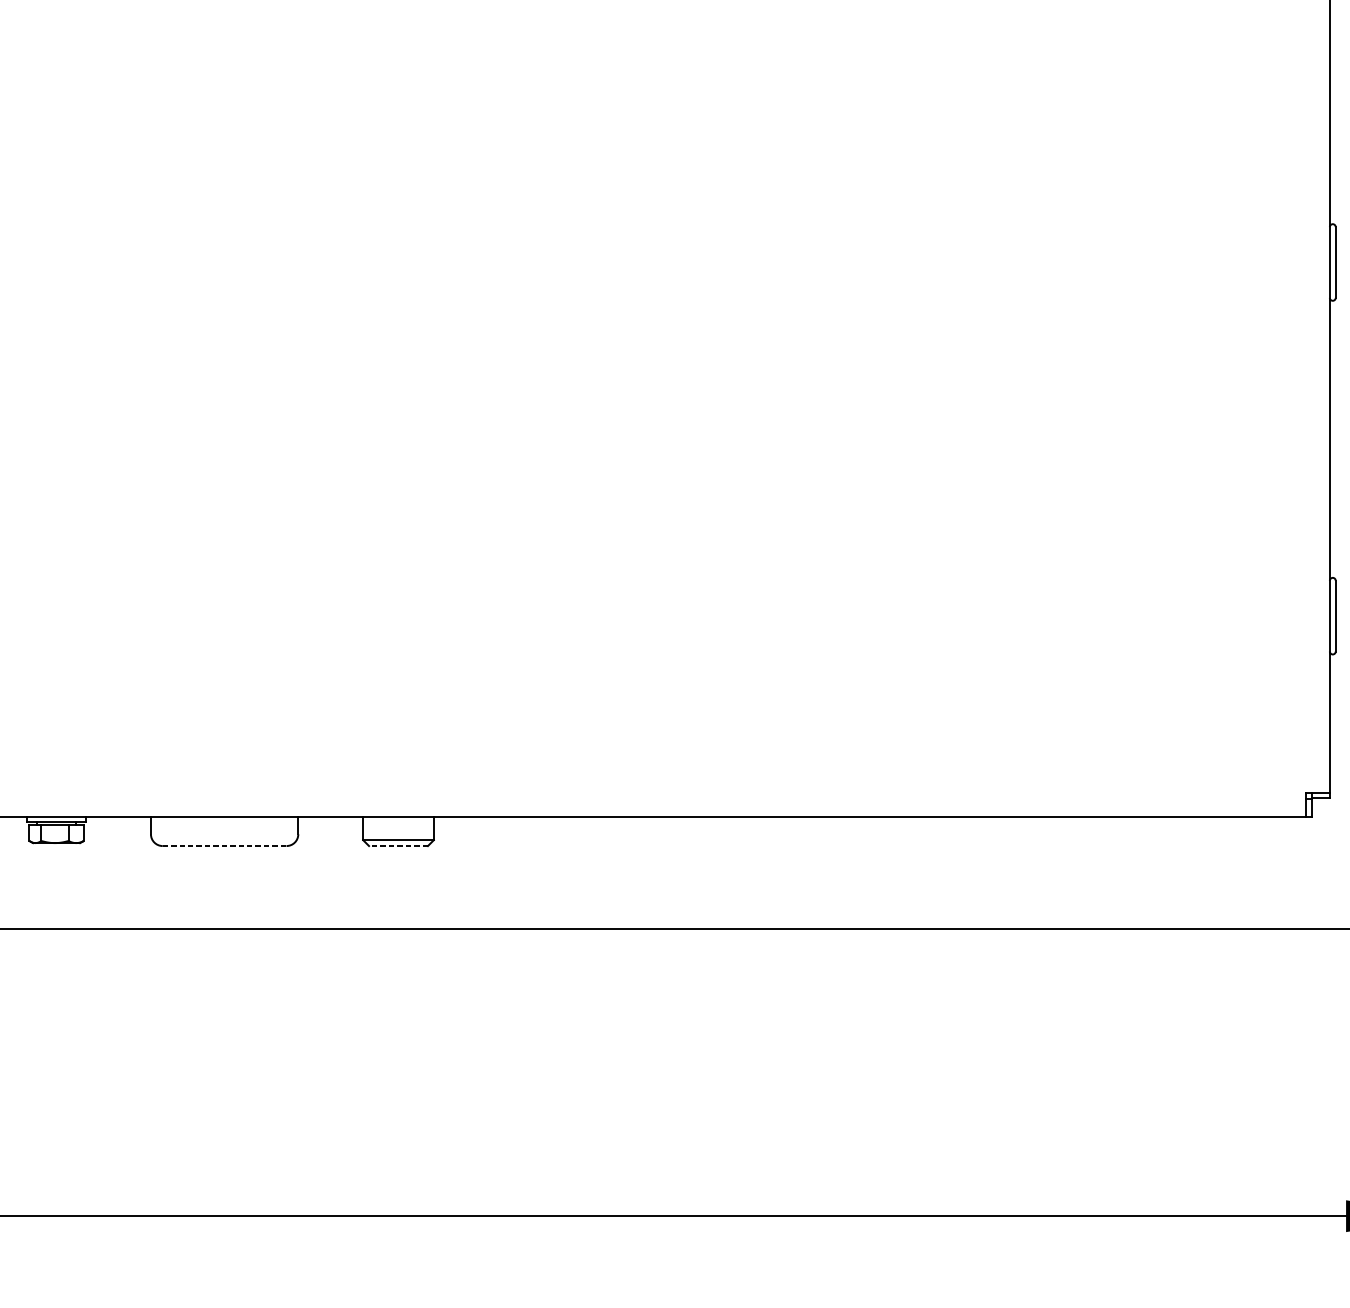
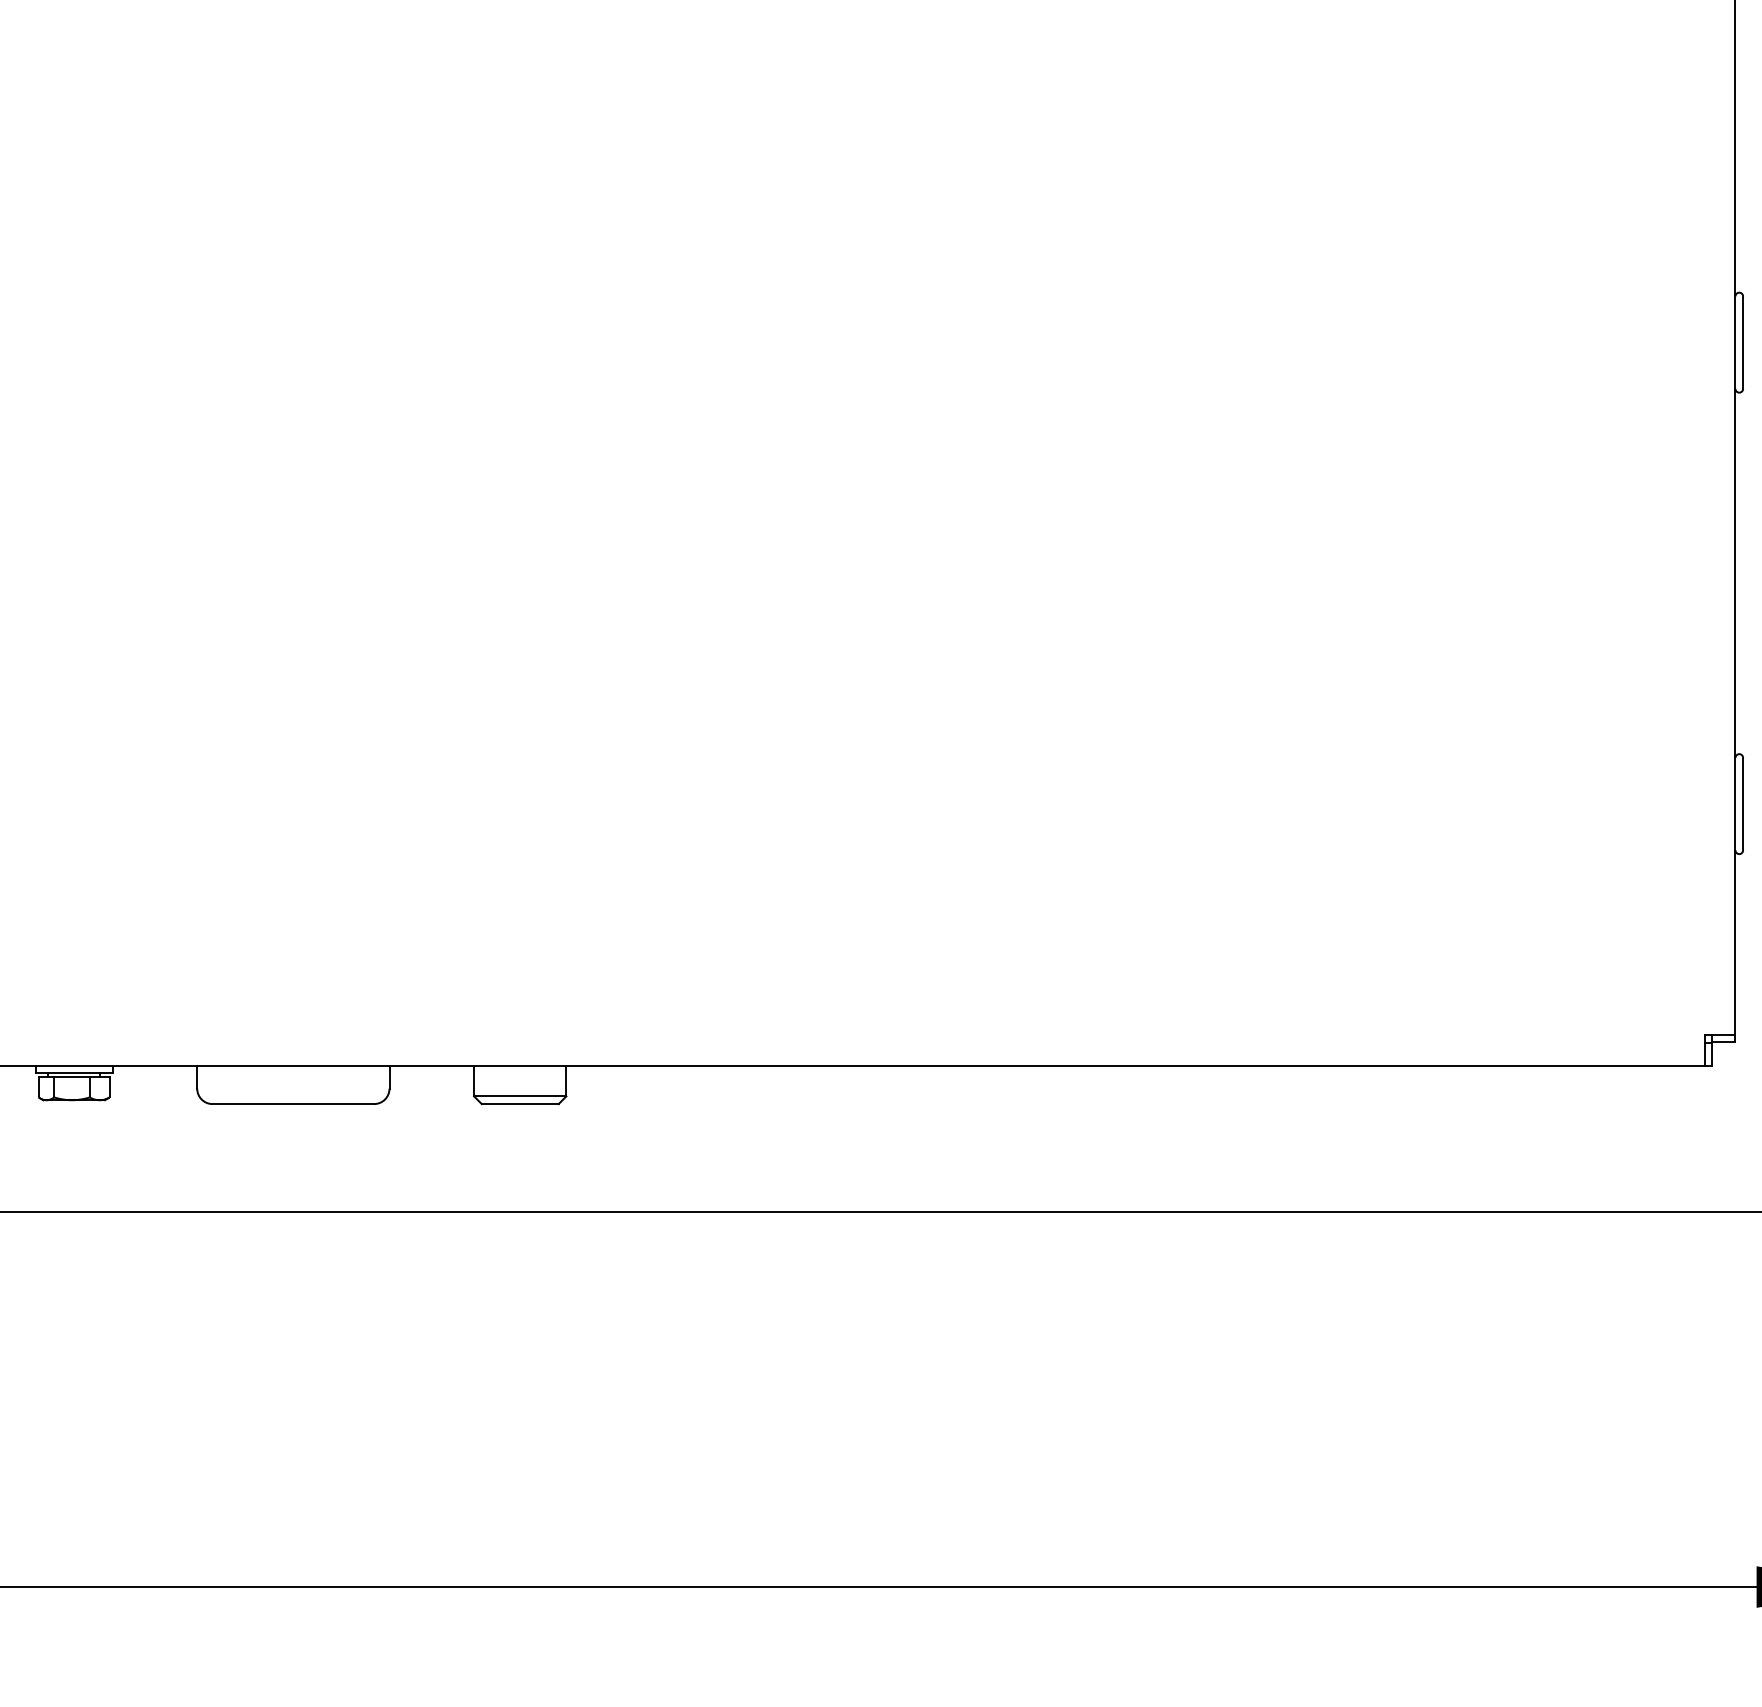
line: (224, 846) -> (293, 1104), dashed -> solid
line: (397, 846) -> (519, 1104), dashed -> solid

